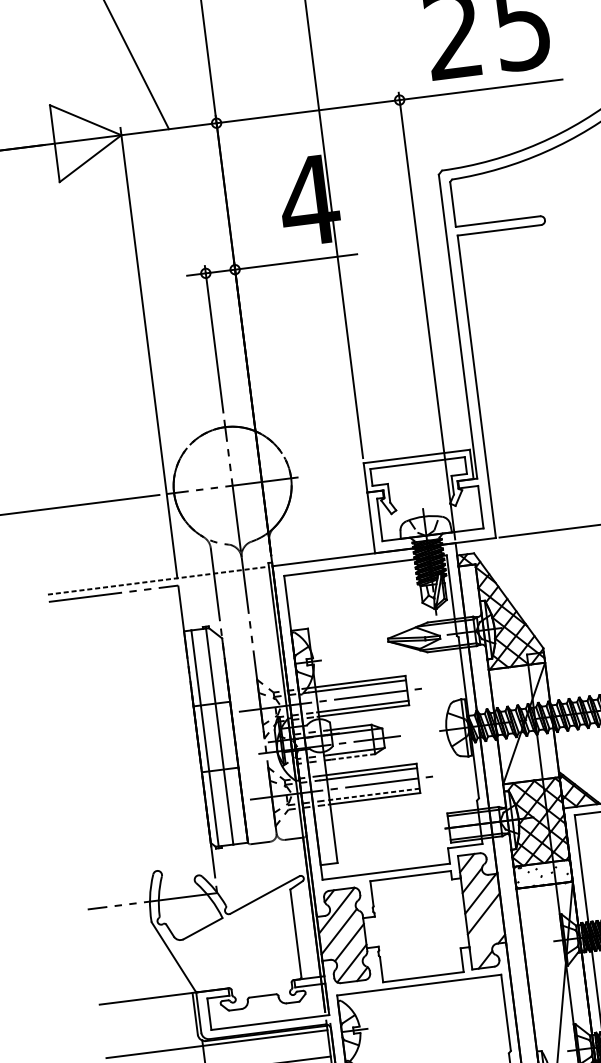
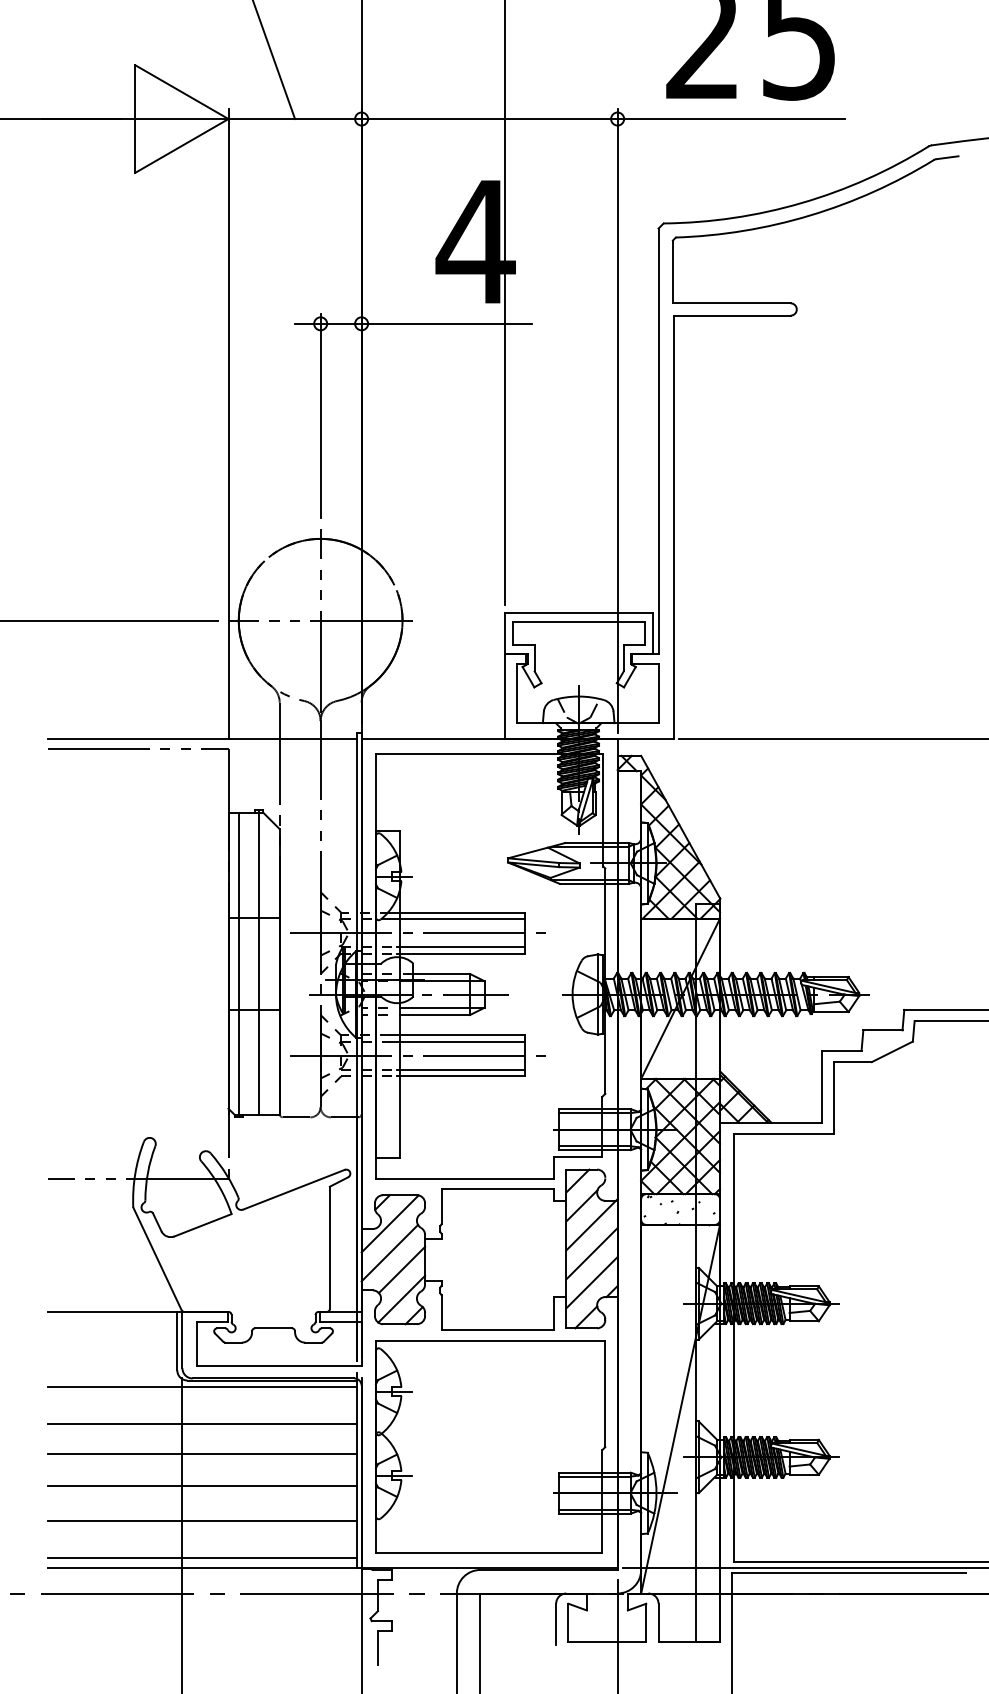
line: (158, 580) -> (202, 738), dashed -> solid
line: (353, 756) -> (439, 1014), dashed -> solid
line: (373, 794) -> (461, 1070), dashed -> solid
line: (486, 934) -> (591, 1282), added

